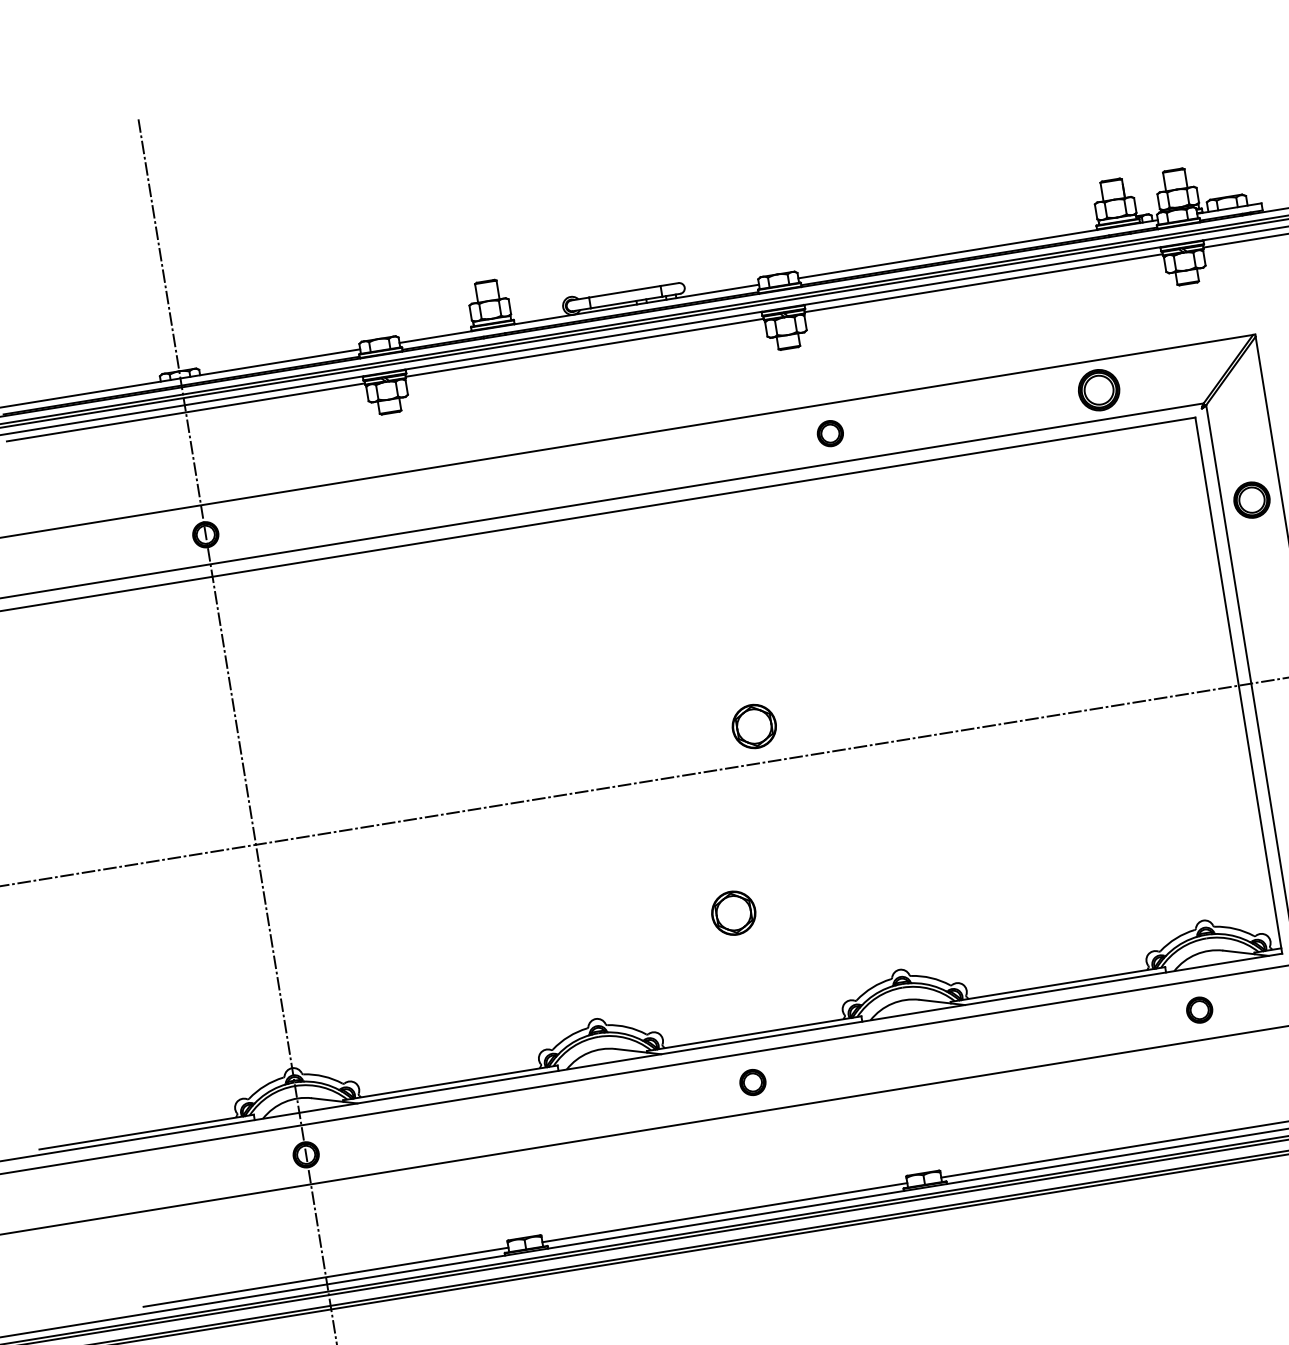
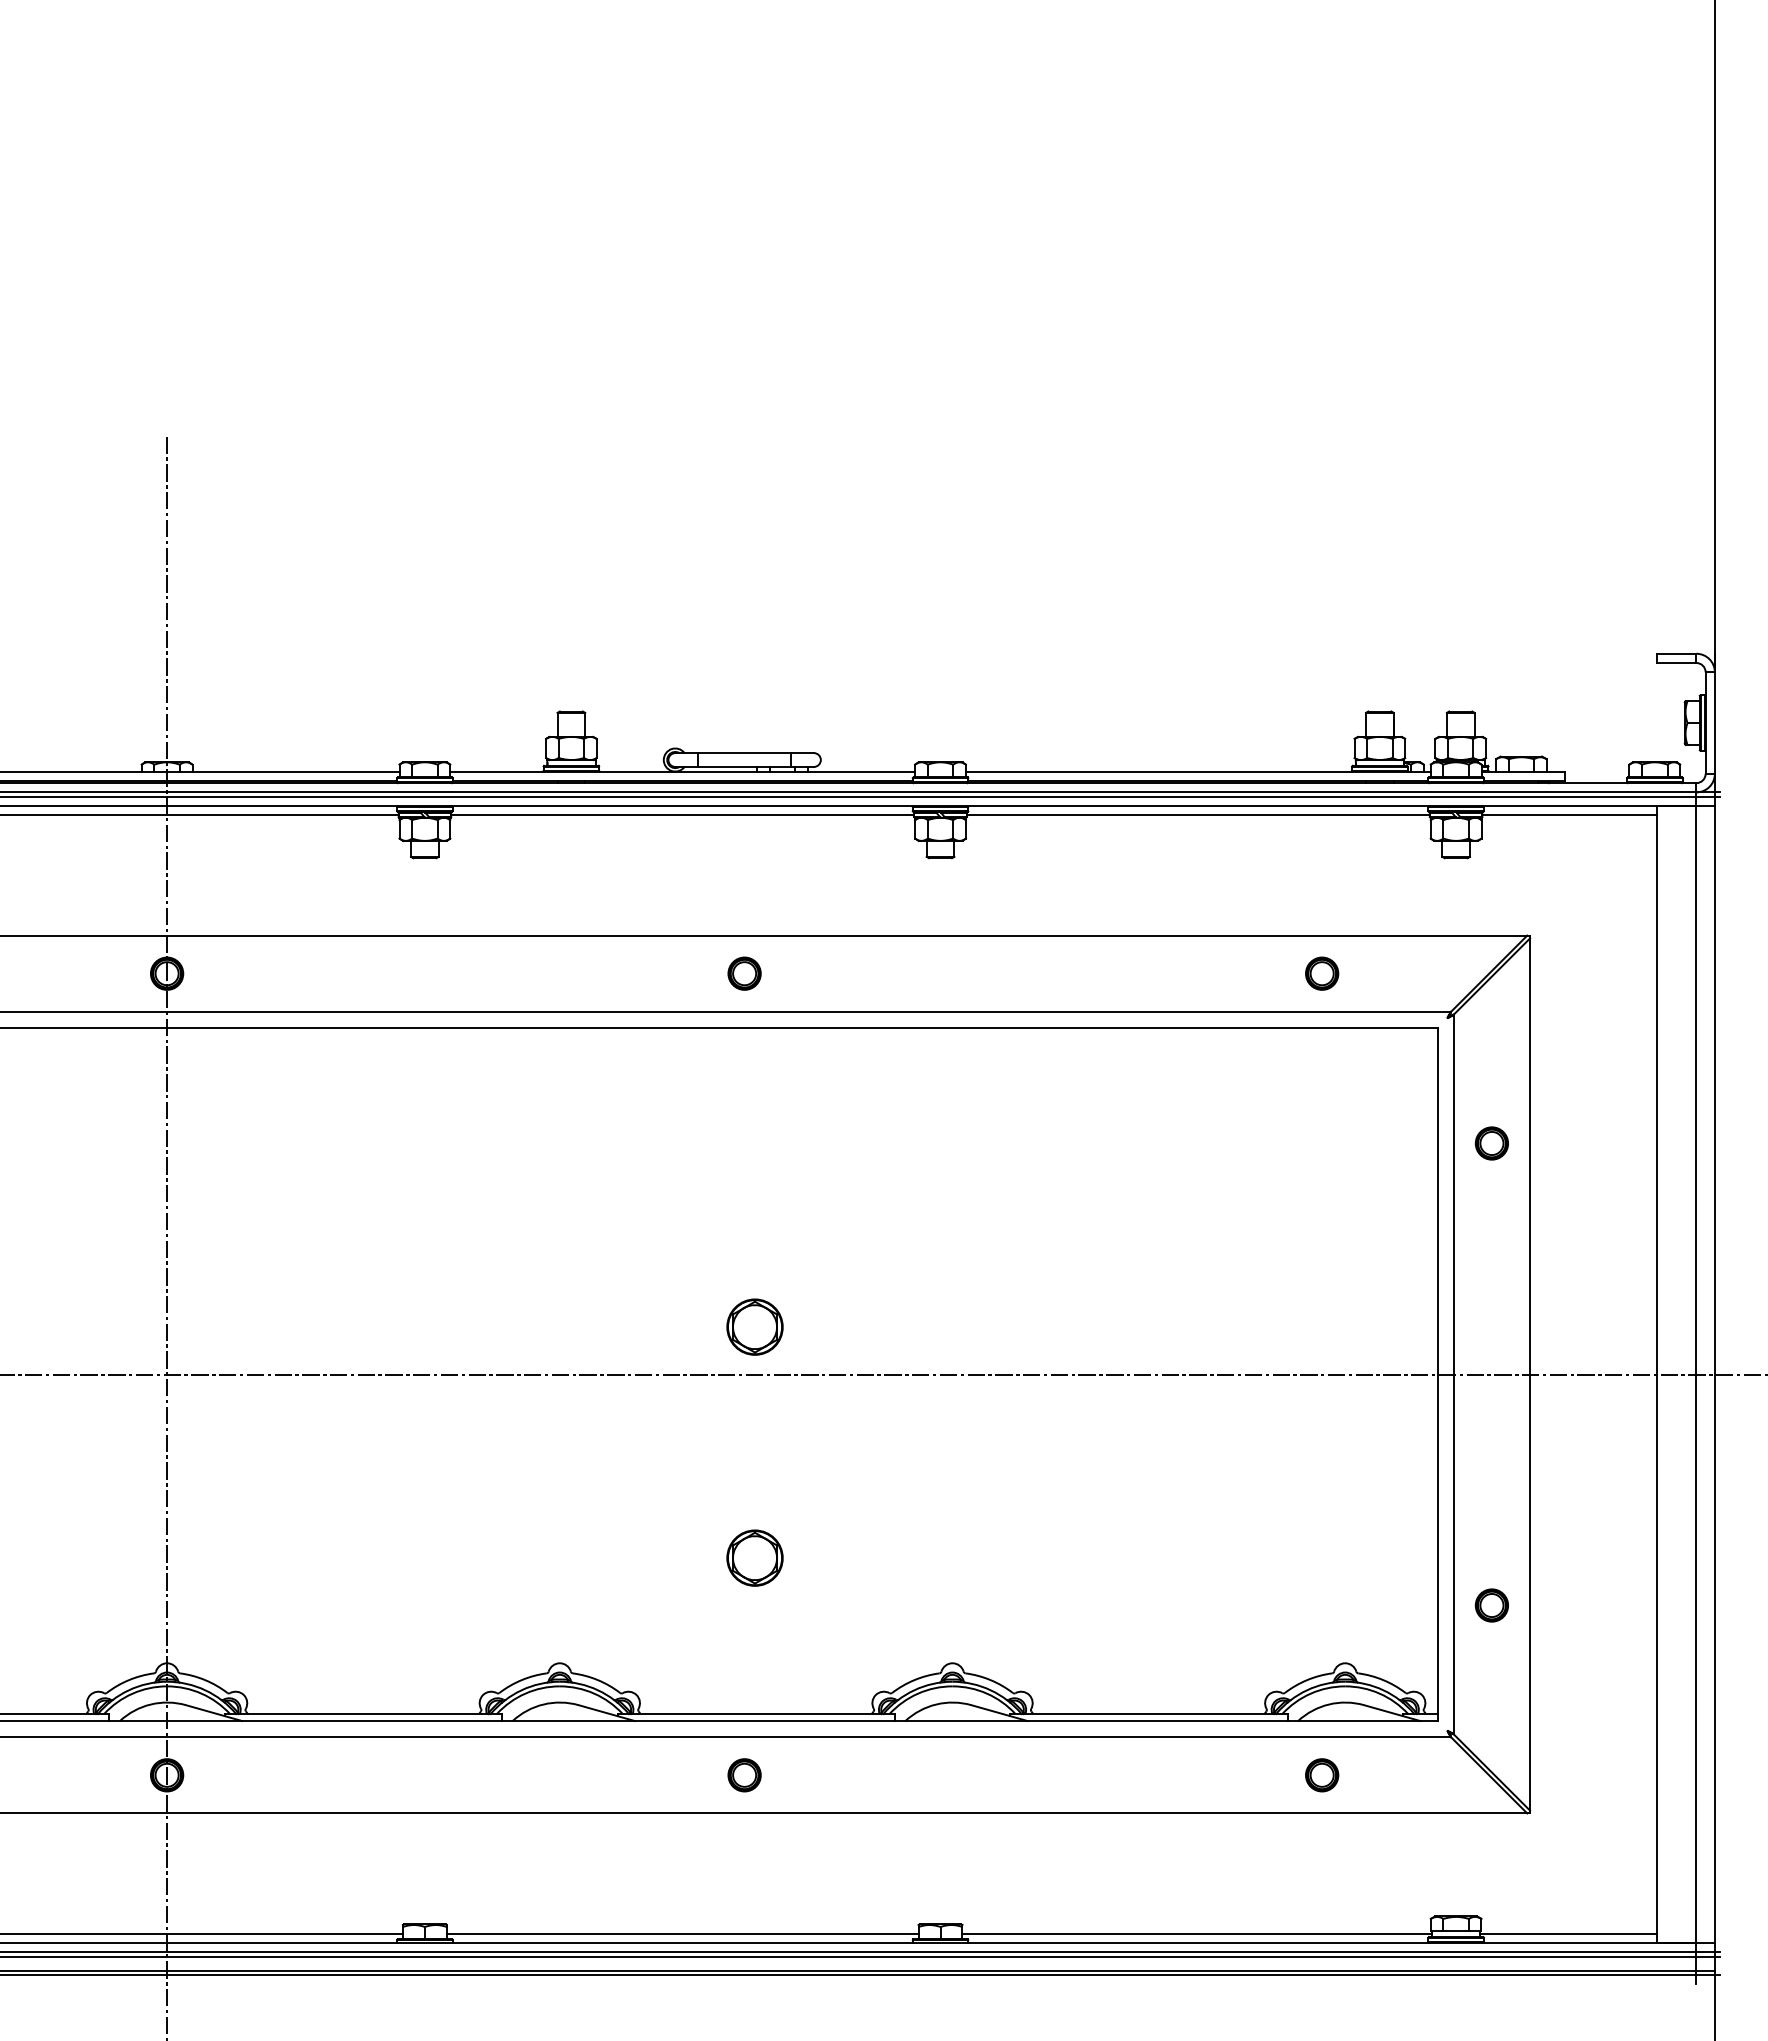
part: (1099, 389) -> (1322, 973), size x0.62
part: (830, 433) -> (744, 973), moved
part: (1251, 500) -> (1491, 1143), size x0.71
part: (753, 726) -> (754, 1326), moved

